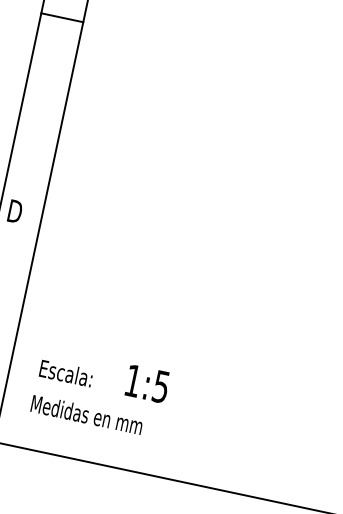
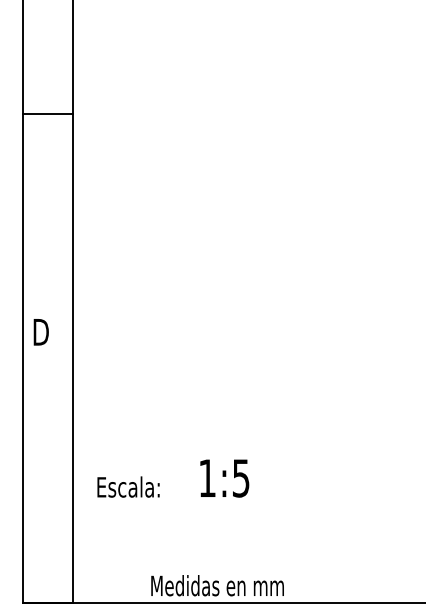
line: (61, 17) -> (47, 113), moved
text: (66, 372) -> (128, 486), moved
text: (147, 384) -> (224, 478), moved
text: (87, 414) -> (217, 585), moved

